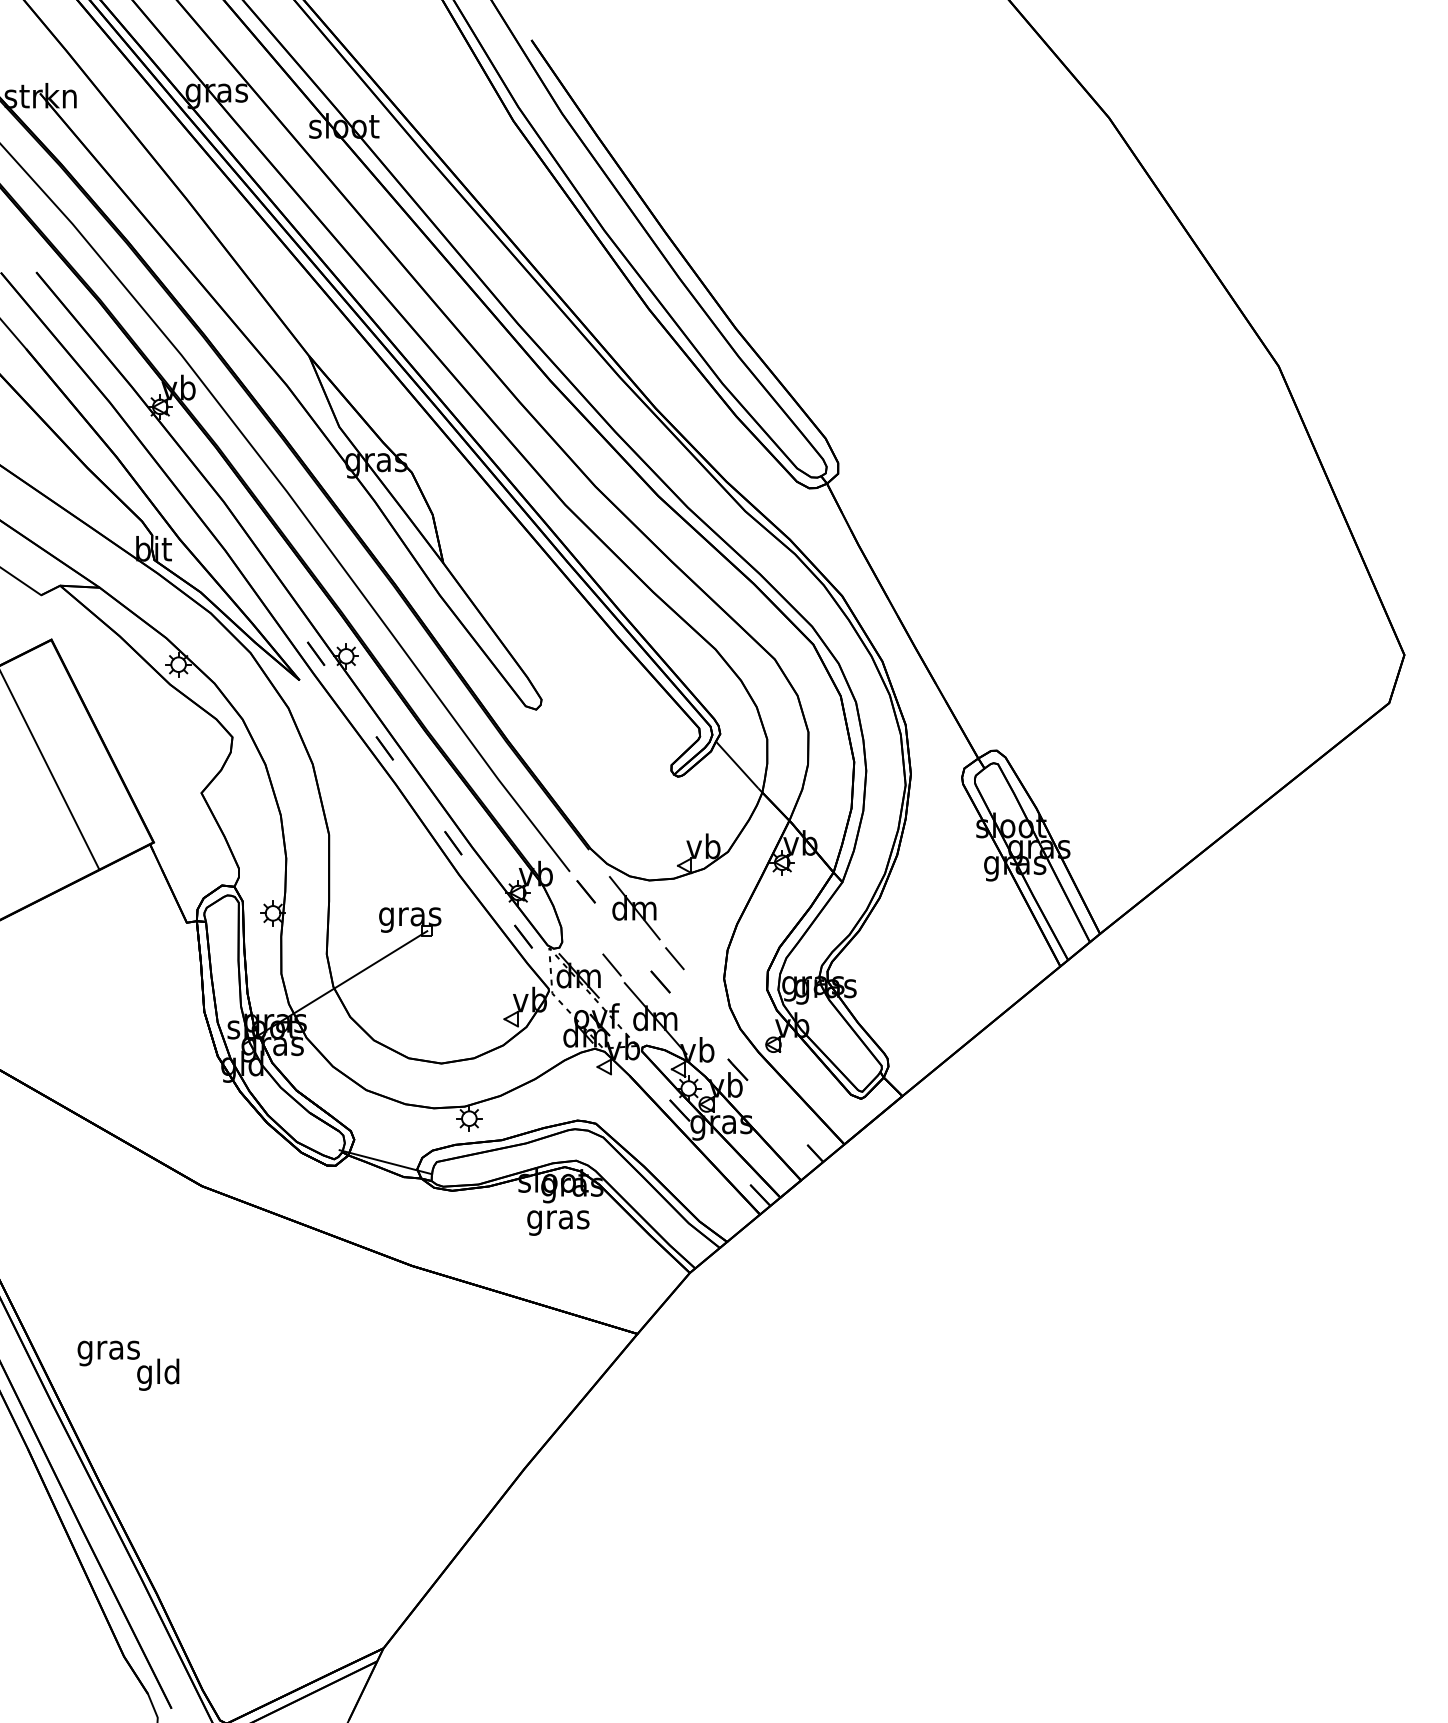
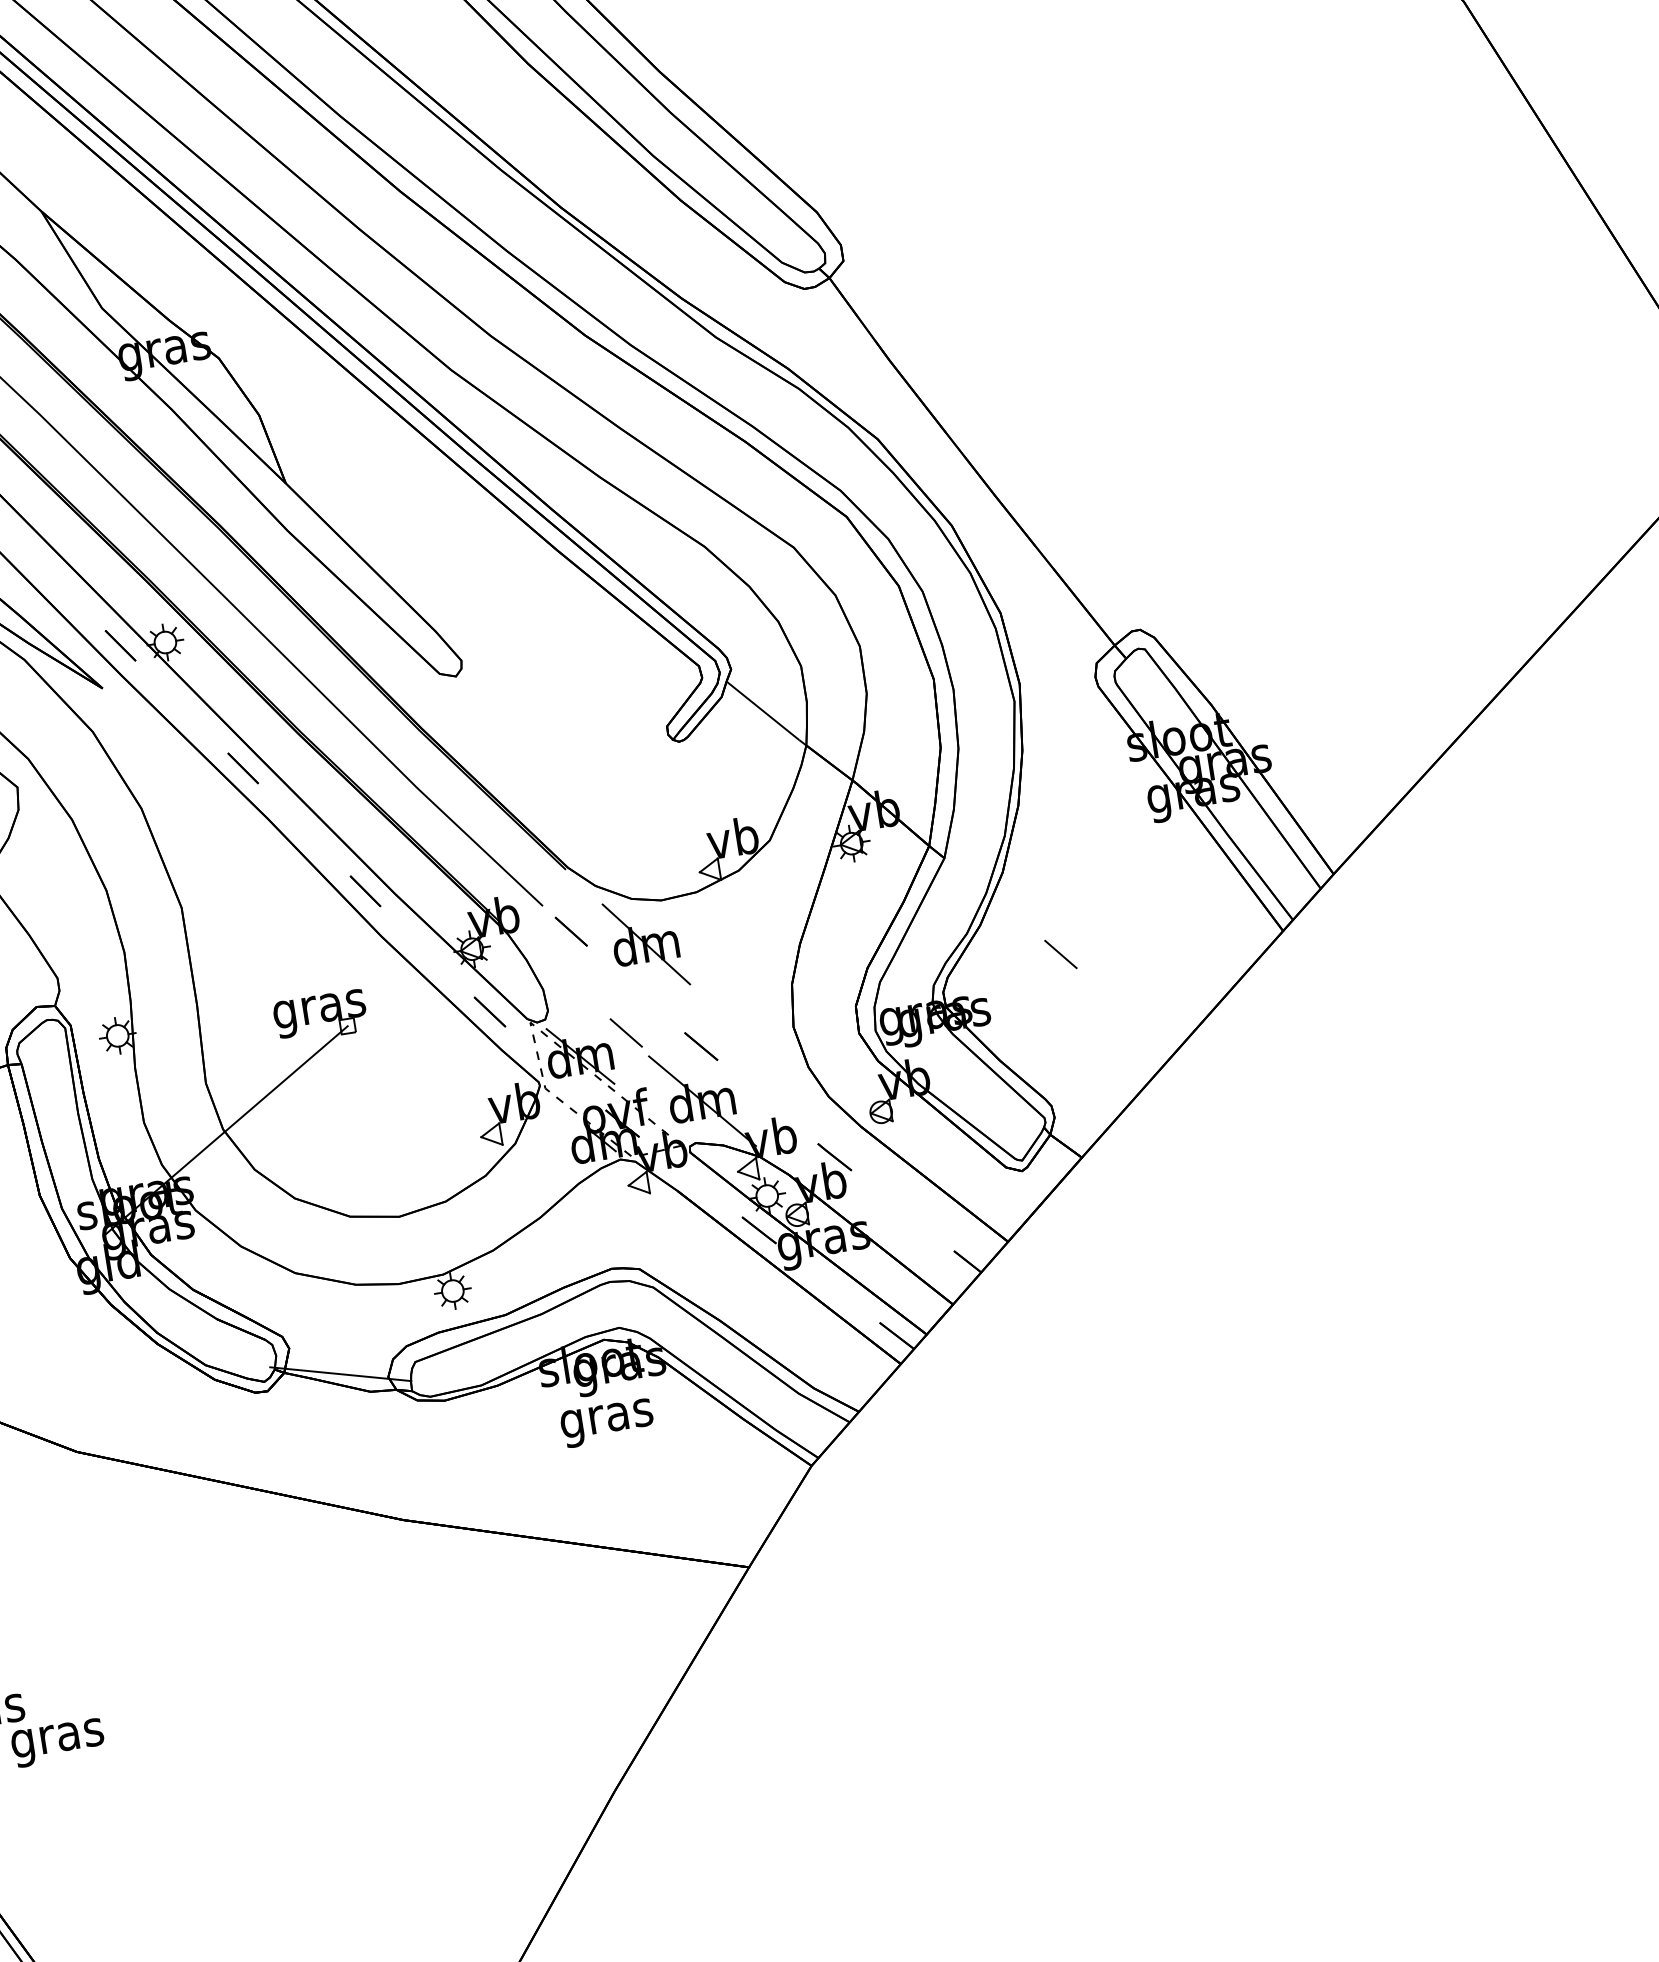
line: (674, 958) -> (1060, 954), moved
text: (158, 1374) -> (56, 1737), gld -> gras

